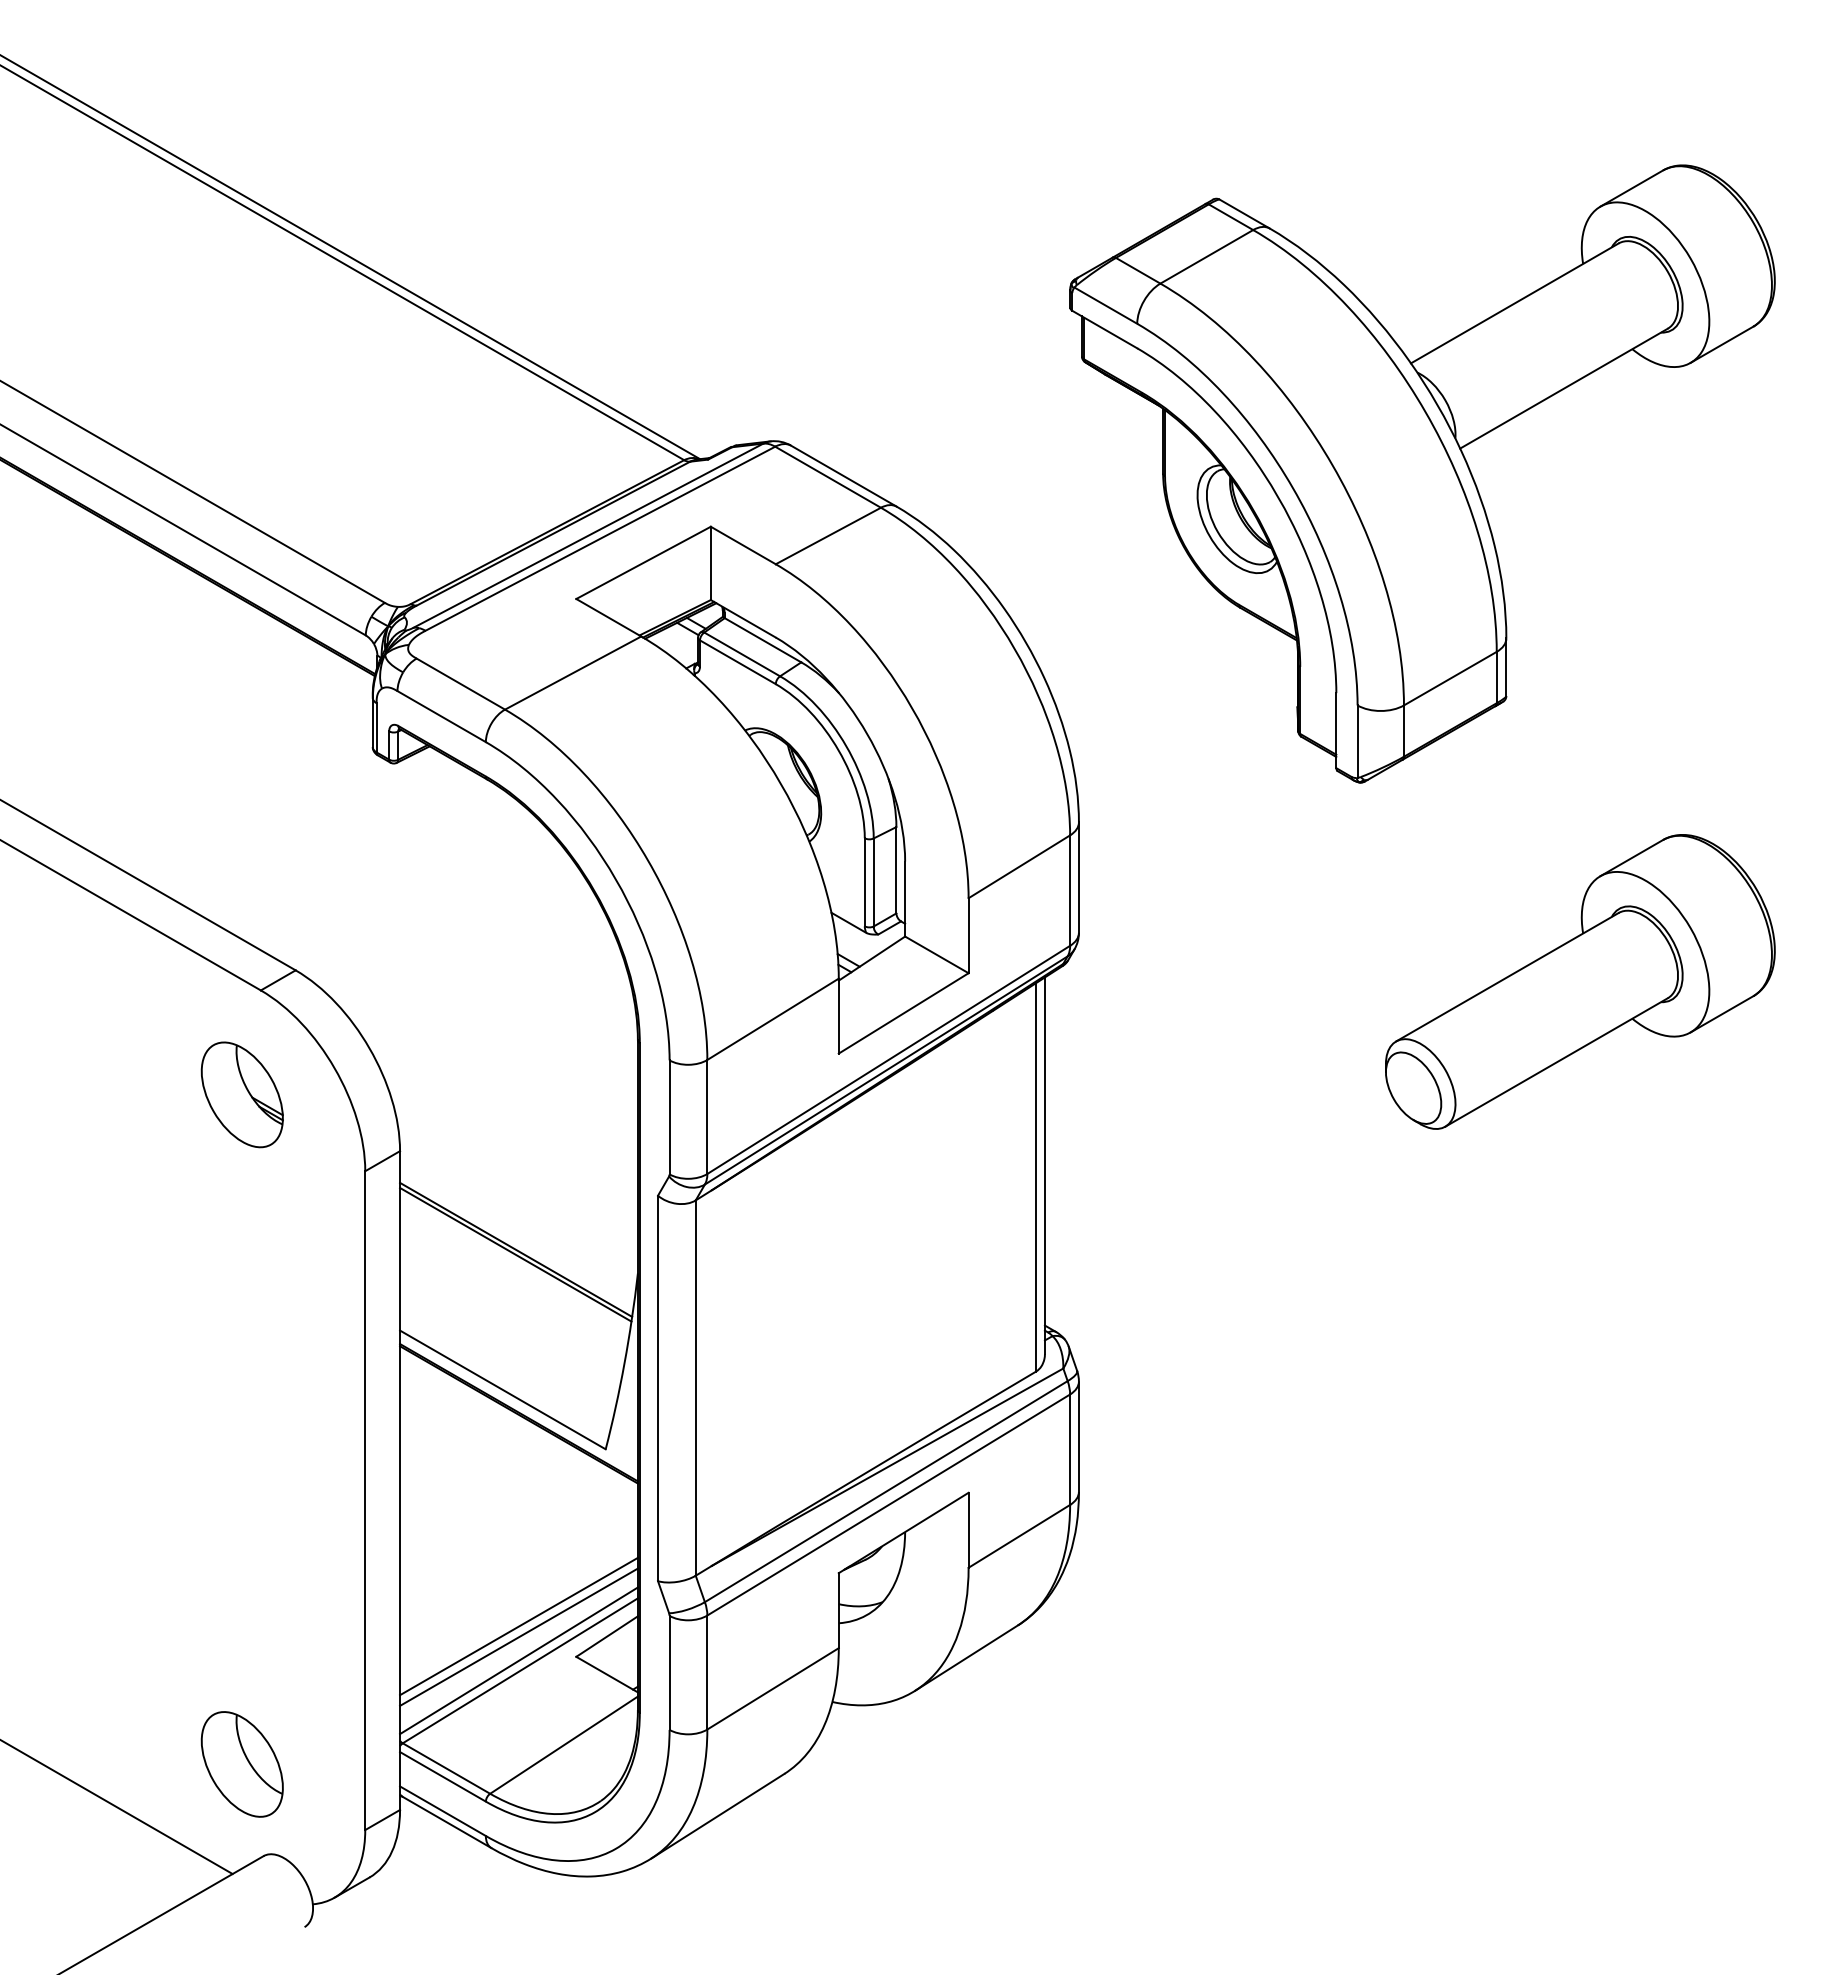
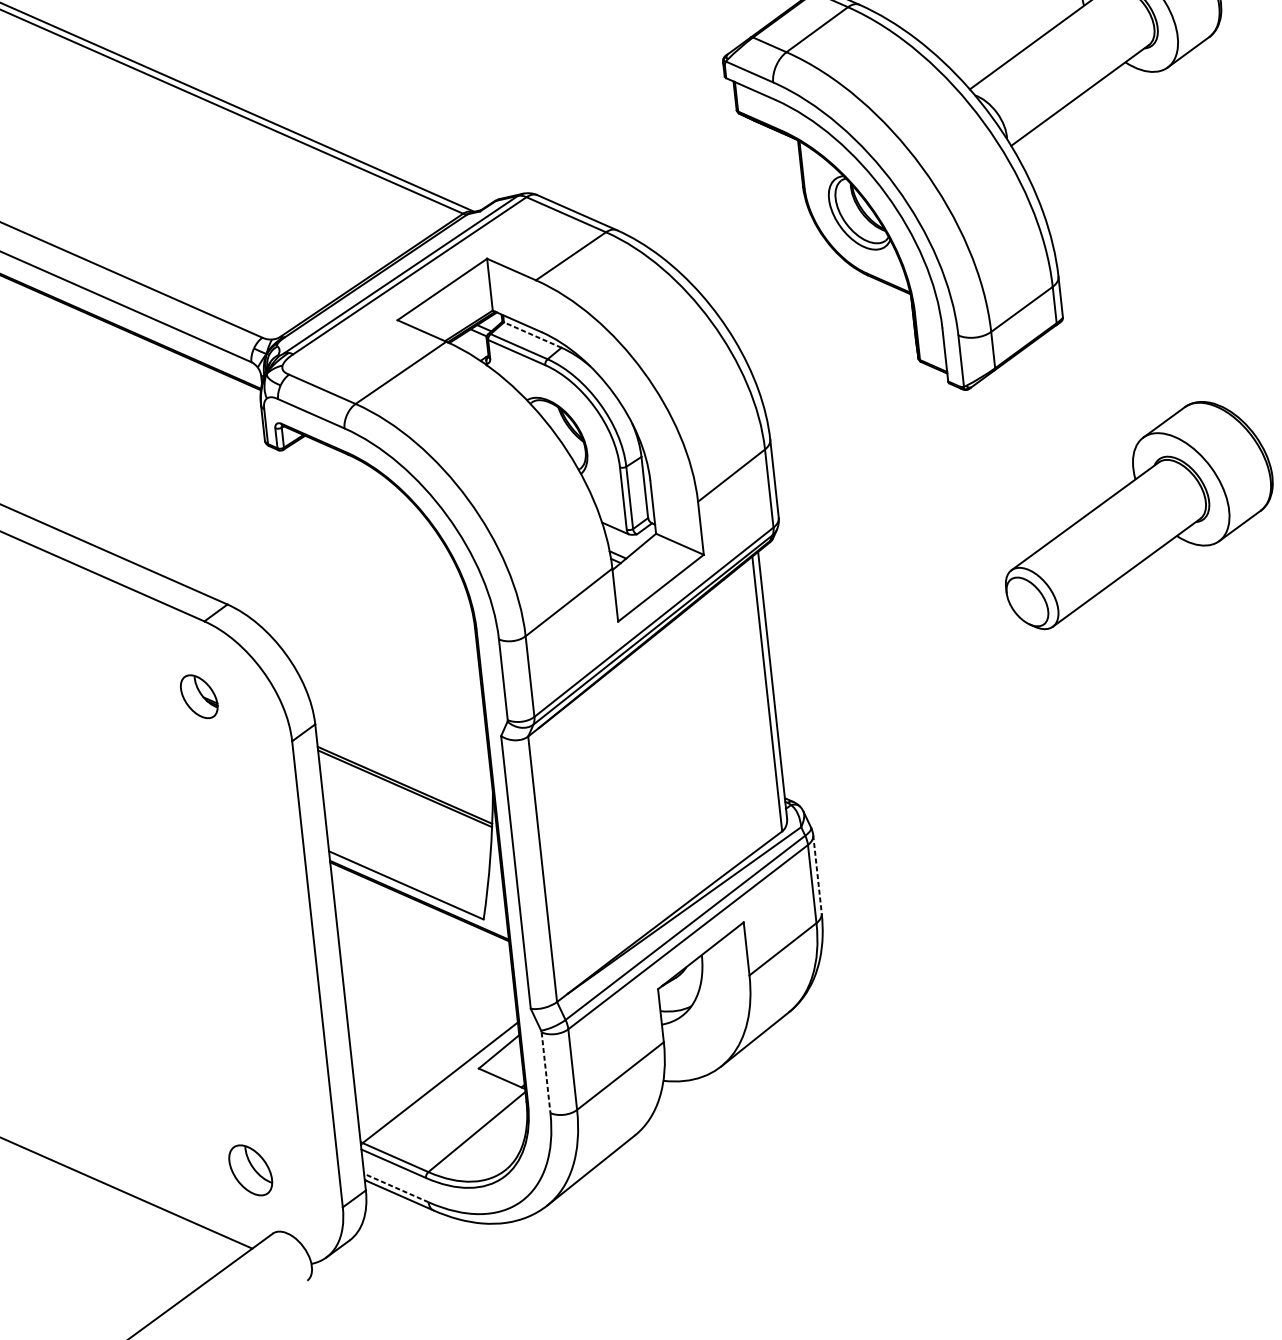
line: (762, 640) -> (532, 335), solid -> dashed
part: (241, 1094) -> (198, 696), size x0.6
line: (1078, 1437) -> (817, 874), solid -> dashed
line: (518, 1626) -> (435, 1051), removed
line: (518, 1636) -> (436, 1058), removed
line: (518, 1660) -> (438, 1075), removed
line: (669, 1673) -> (546, 1073), solid -> dashed
part: (241, 1764) -> (250, 1170), size x0.7
line: (442, 1811) -> (396, 1188), solid -> dashed

